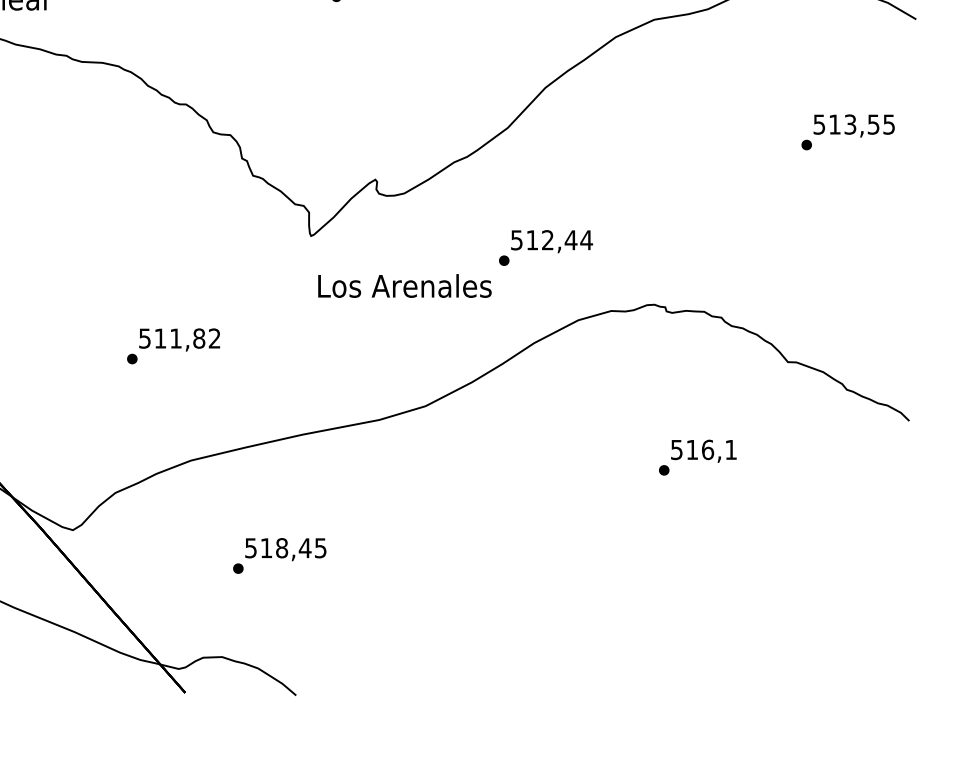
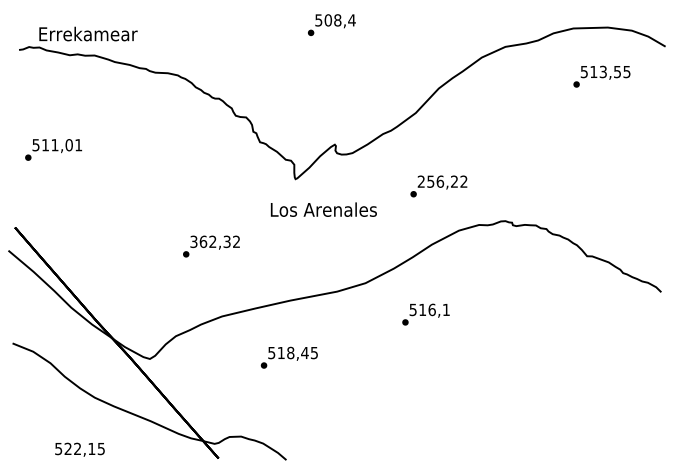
text: (847, 131) -> (601, 76), moved
text: (551, 239) -> (442, 181), 512,44 -> 256,22
text: (404, 285) -> (323, 209), moved
text: (172, 338) -> (210, 241), 511,82 -> 362,32
text: (697, 457) -> (425, 314), moved
text: (278, 555) -> (288, 357), moved

